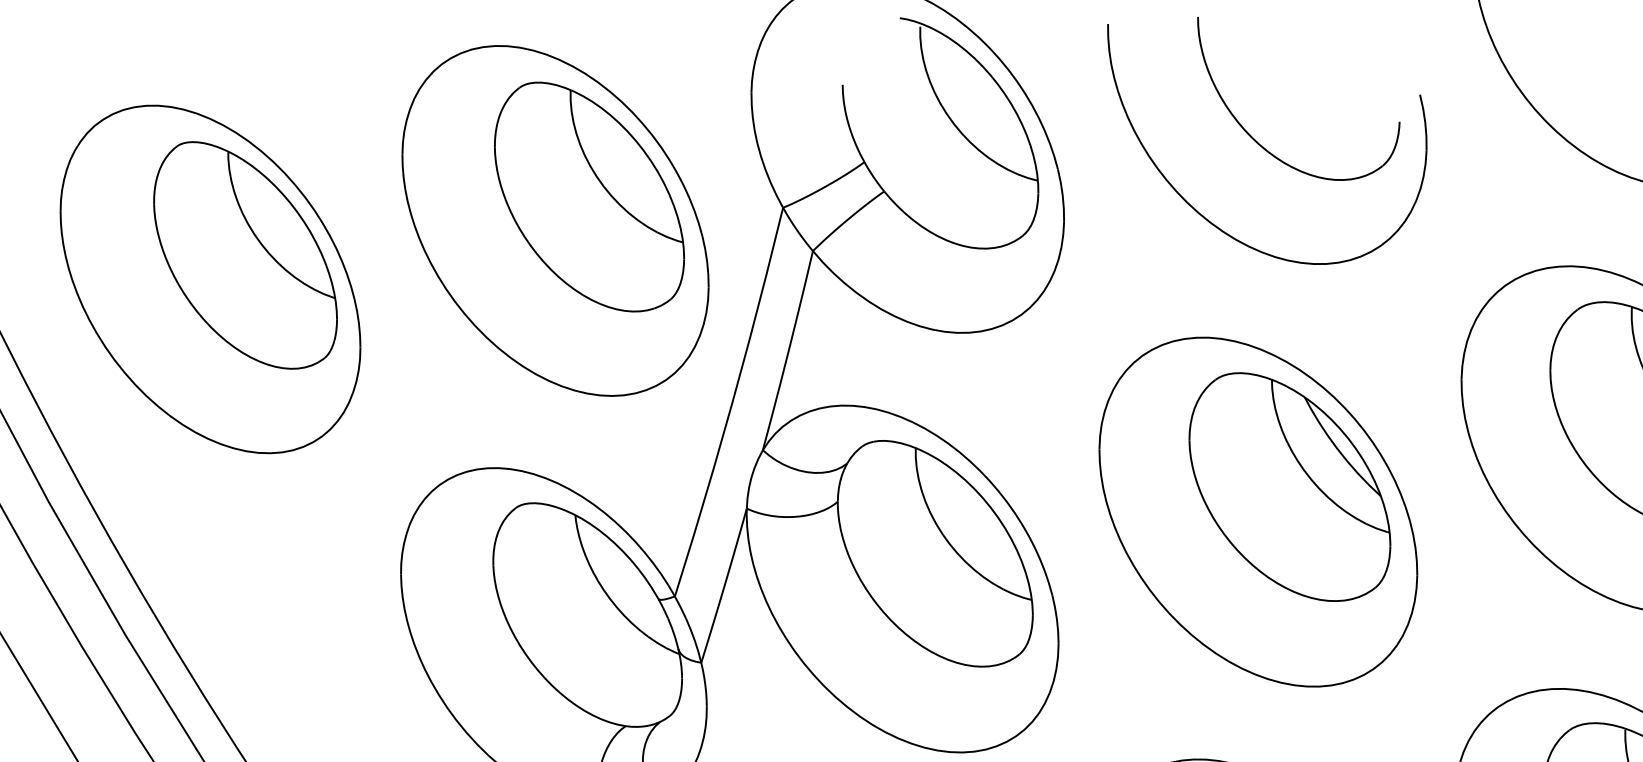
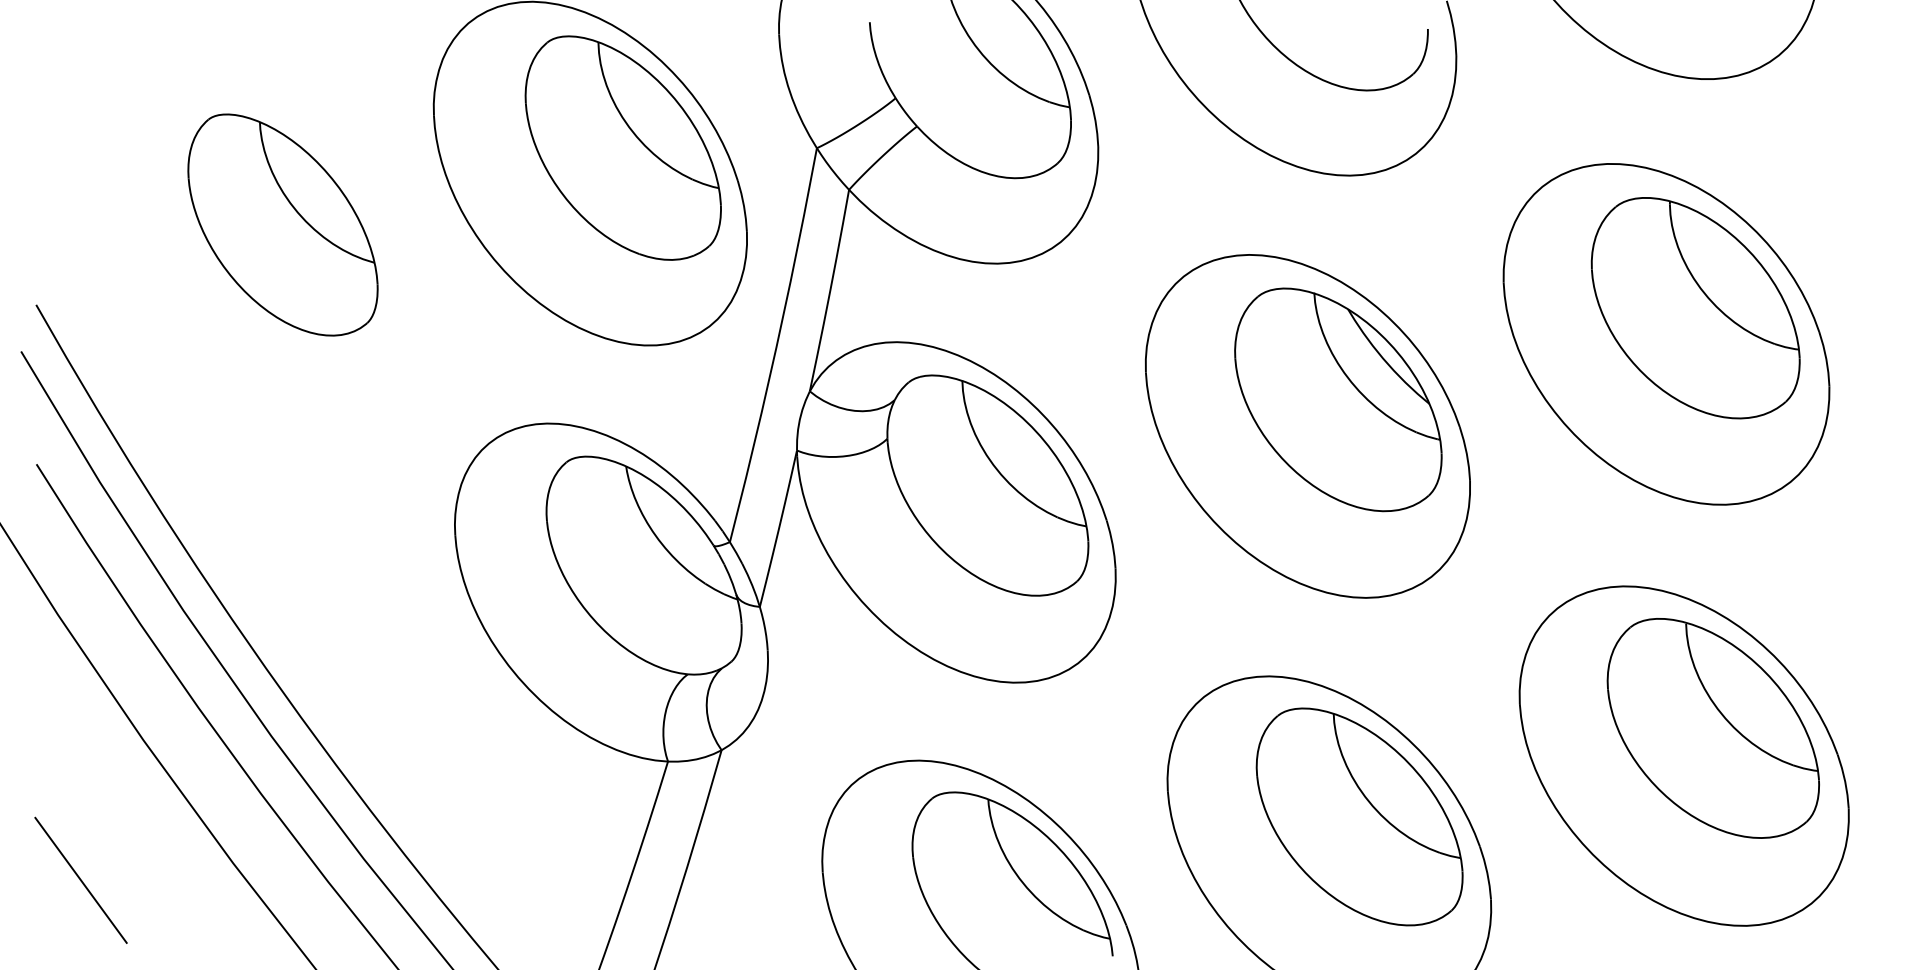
part: (209, 279) -> (248, 250), removed

